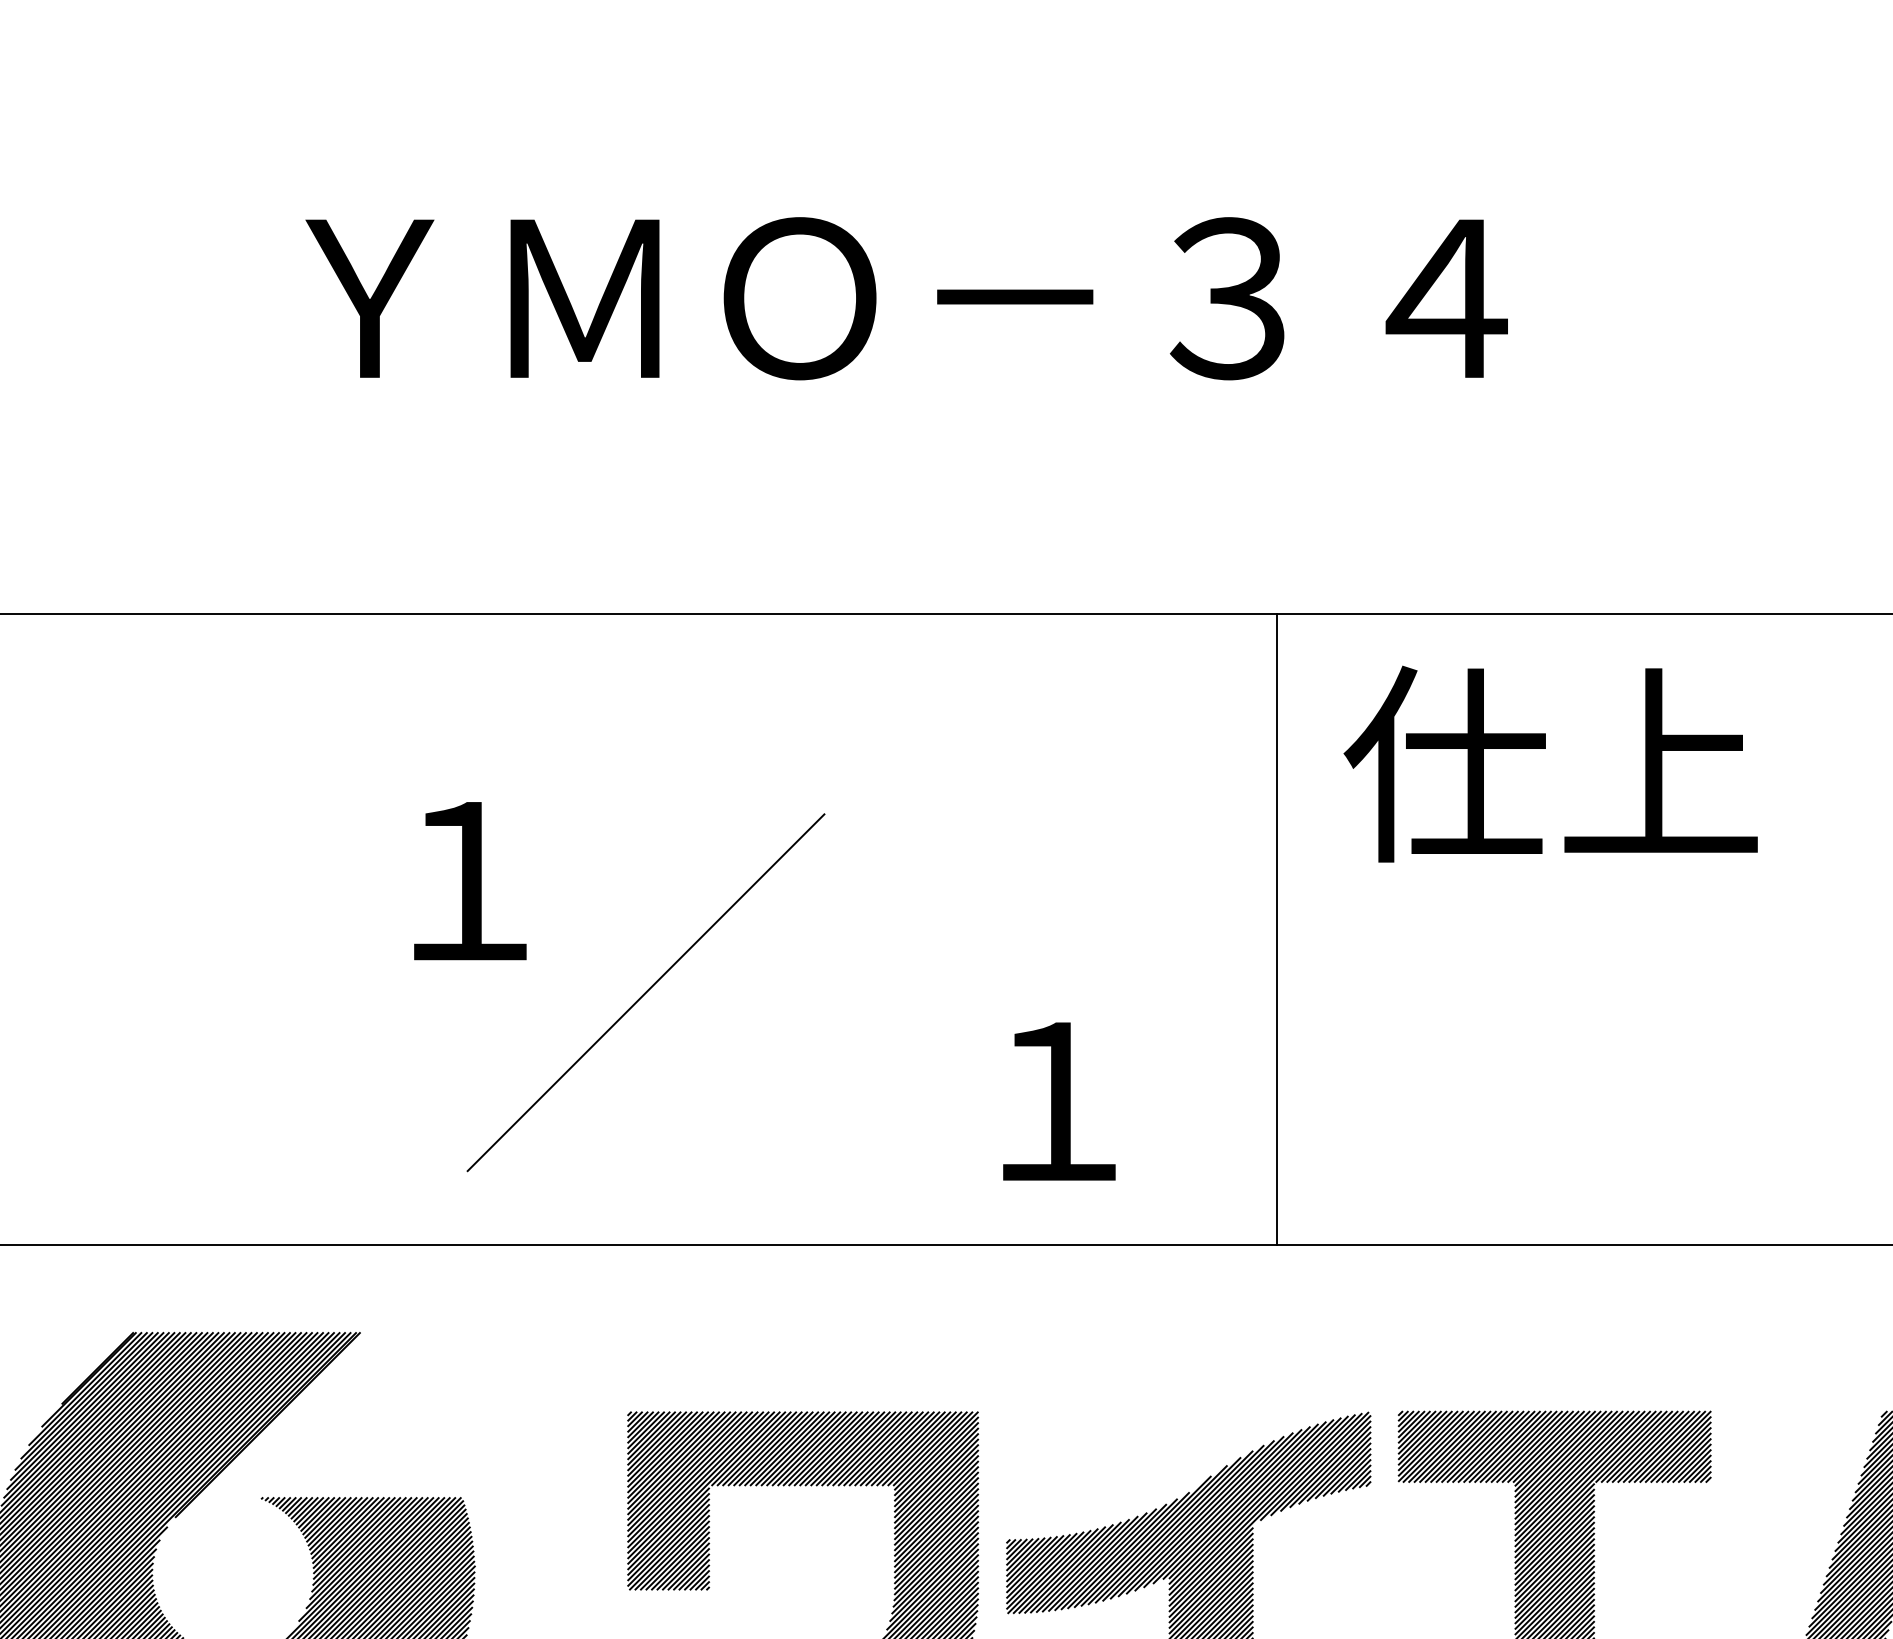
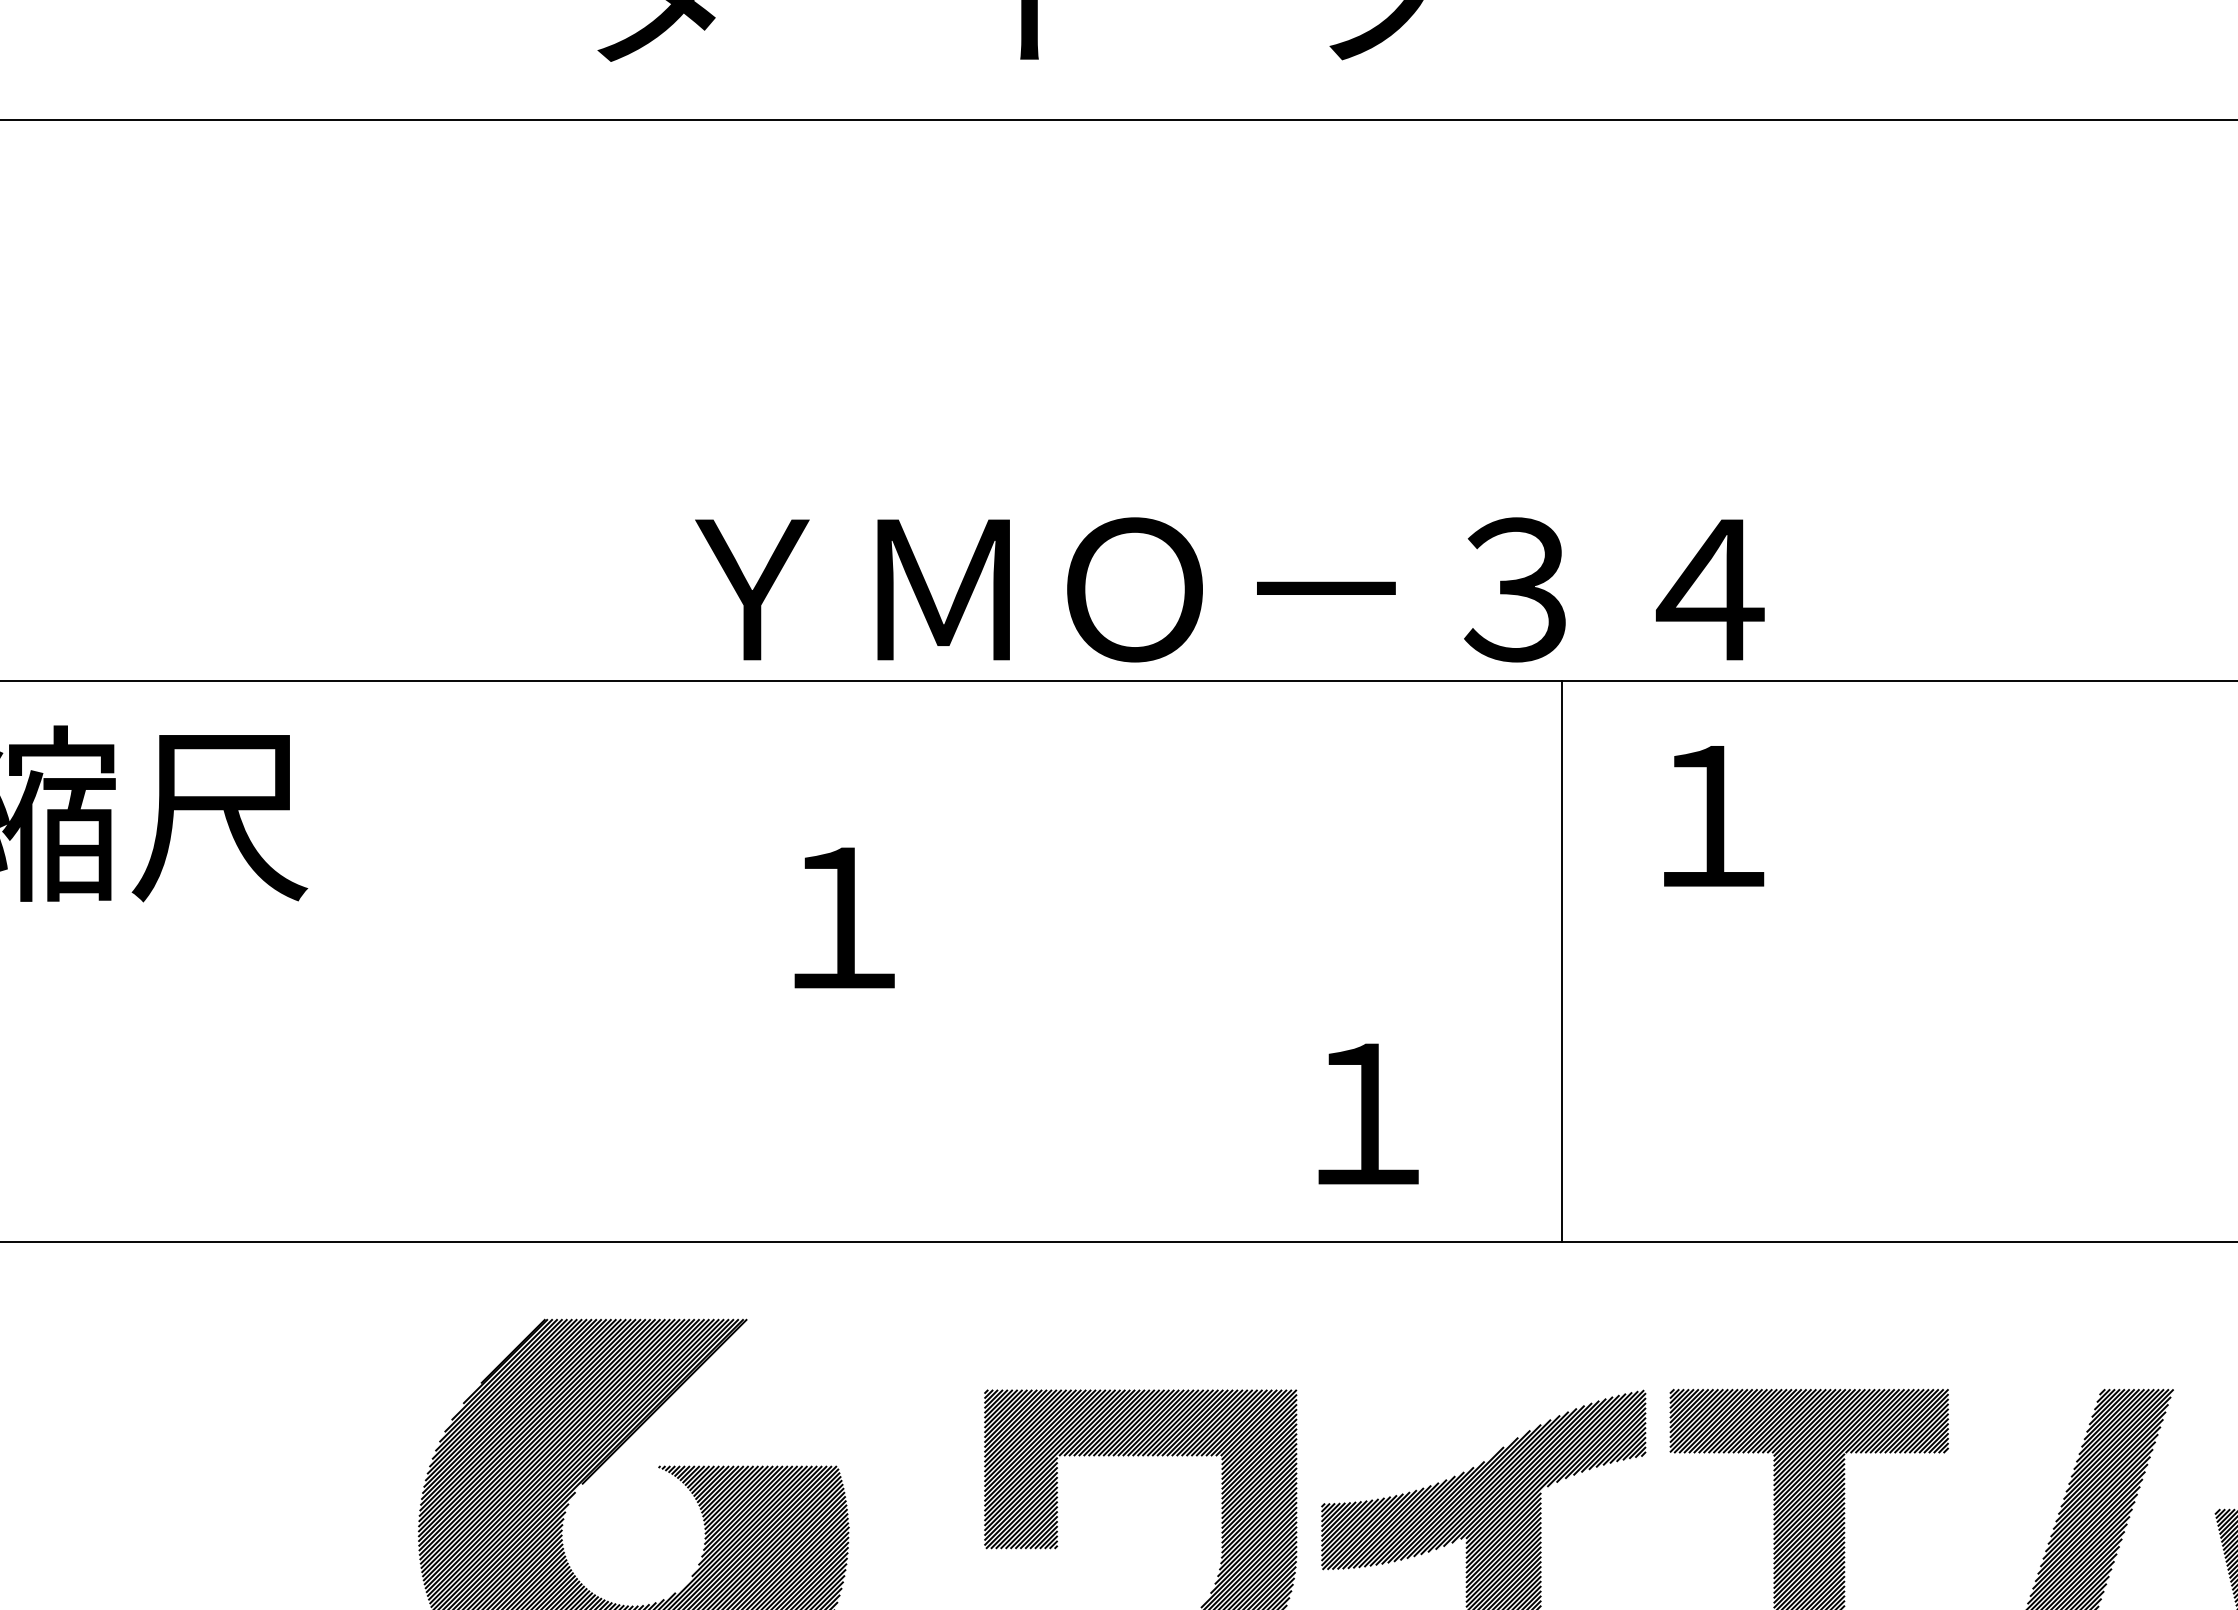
text: (906, 298) -> (1229, 589), moved
text: (1550, 763) -> (1805, 813), 仕上 -> １
line: (645, 991) -> (1000, 1016), removed

